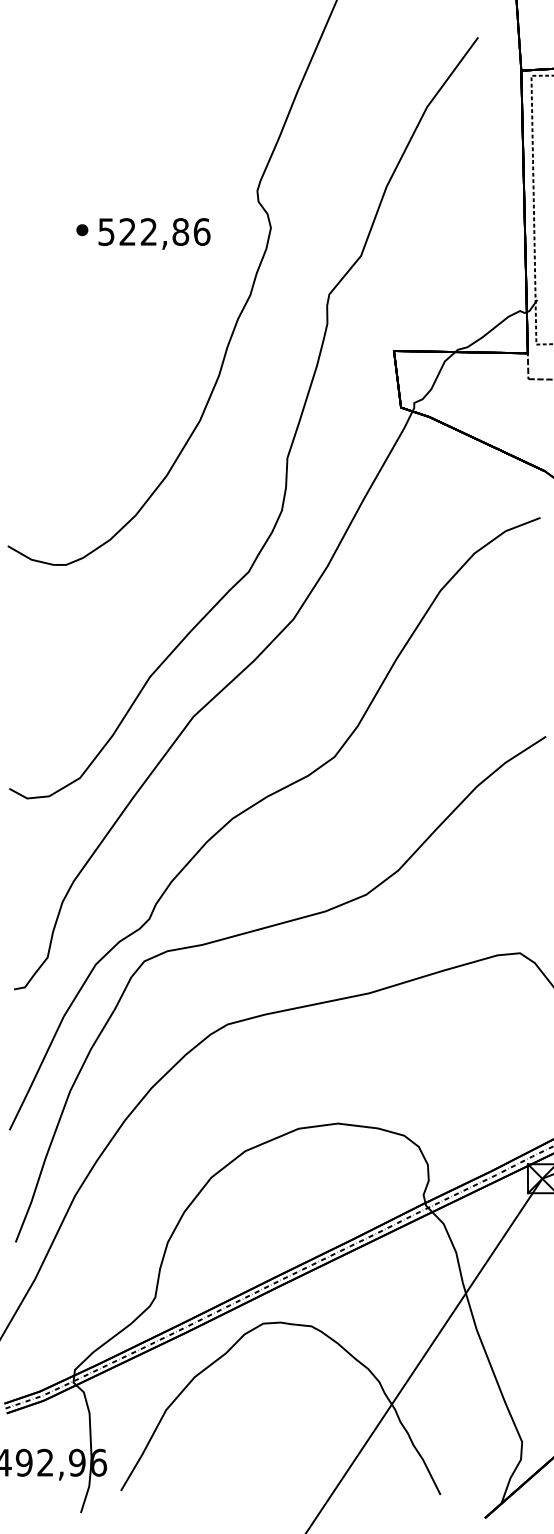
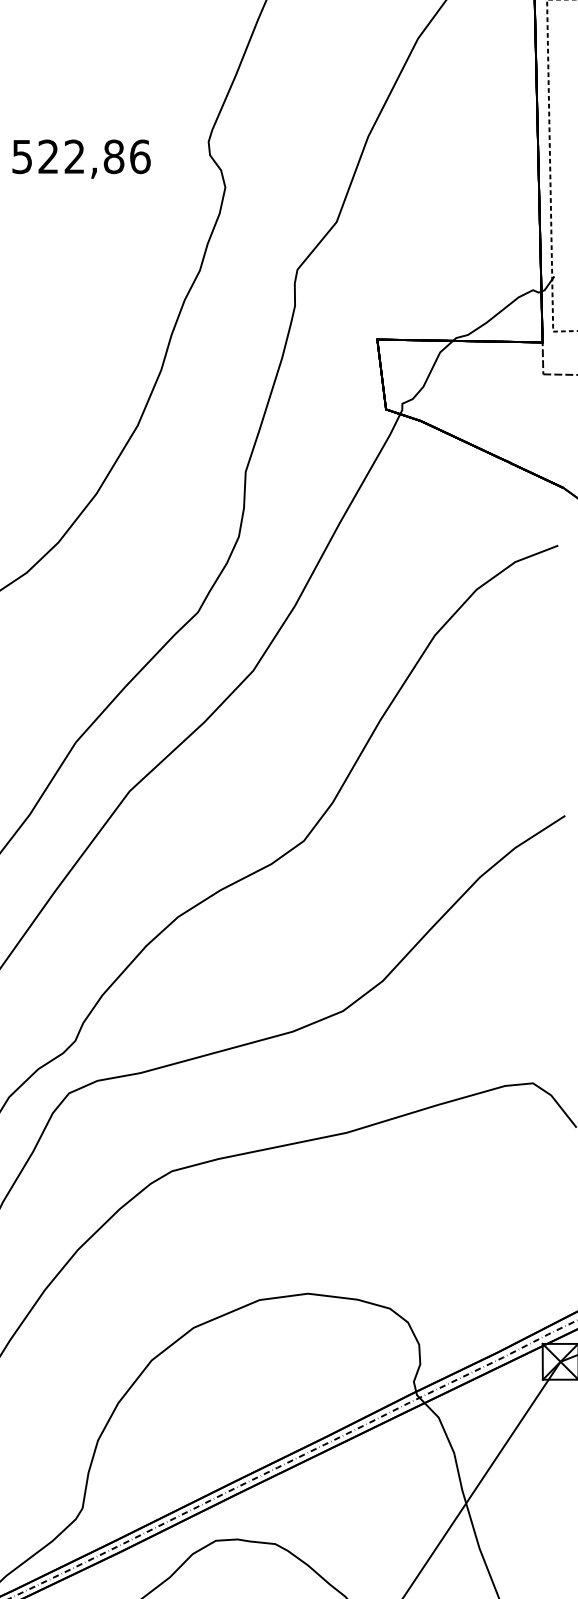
text: (154, 233) -> (81, 158), moved

